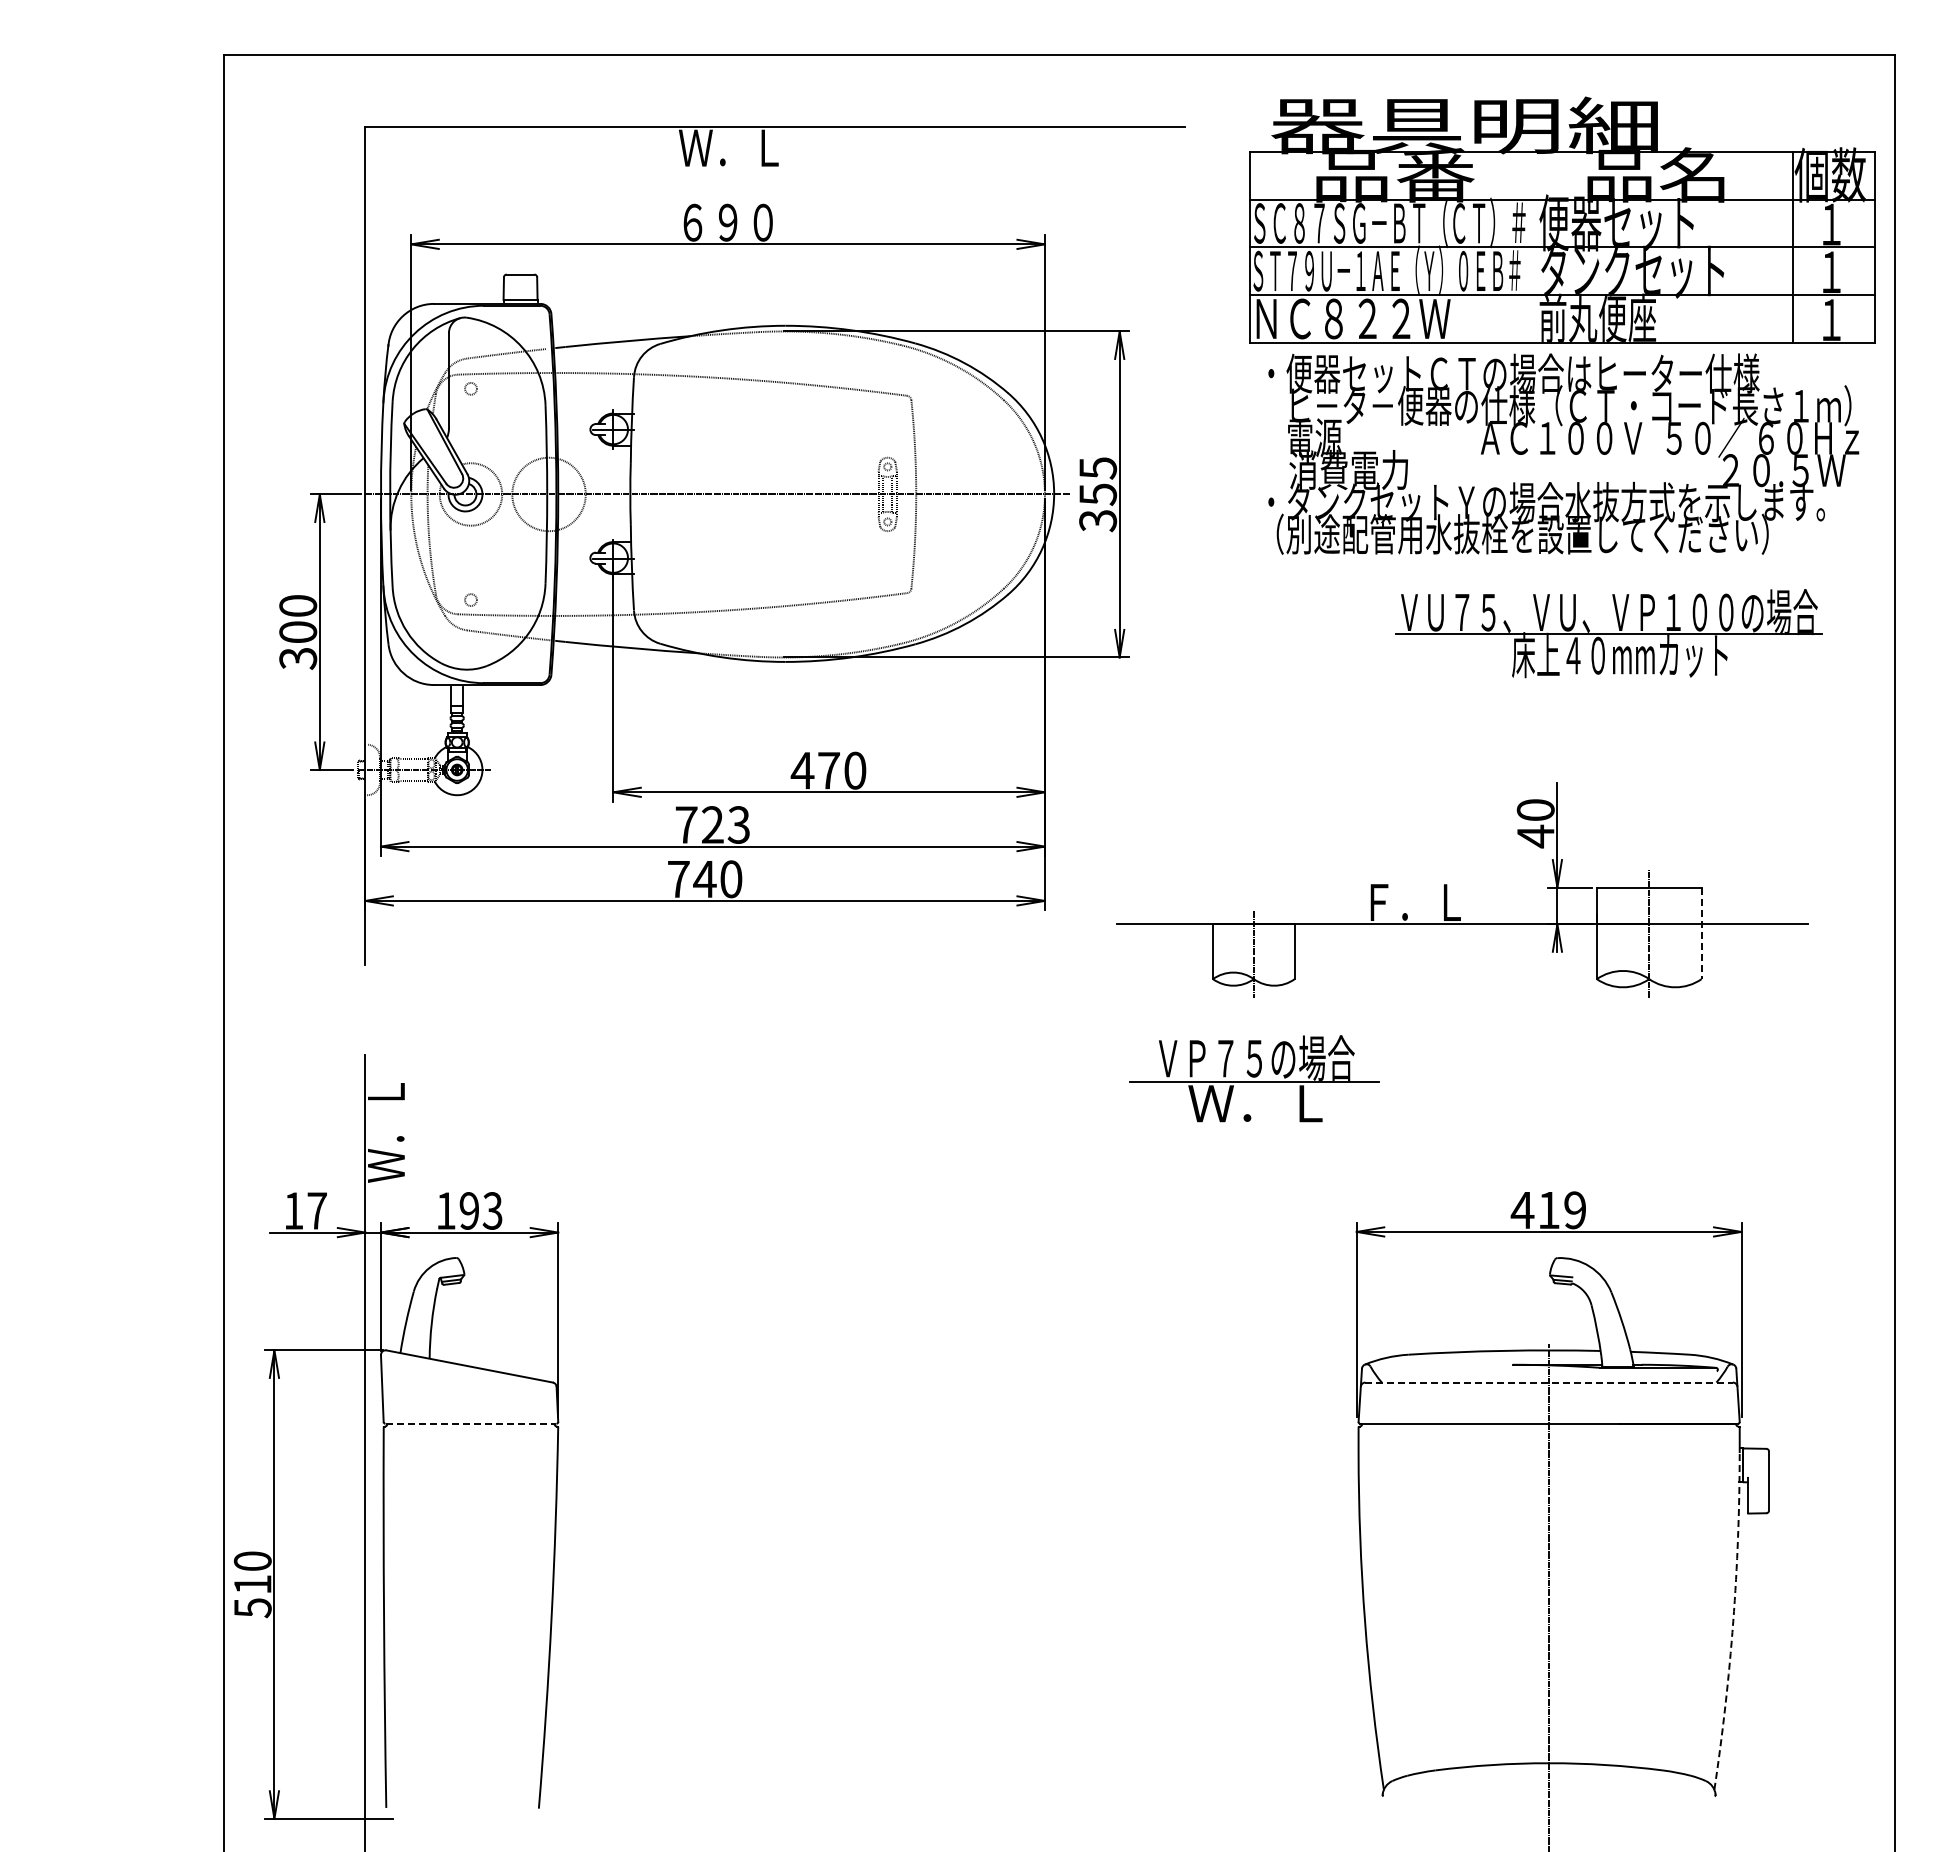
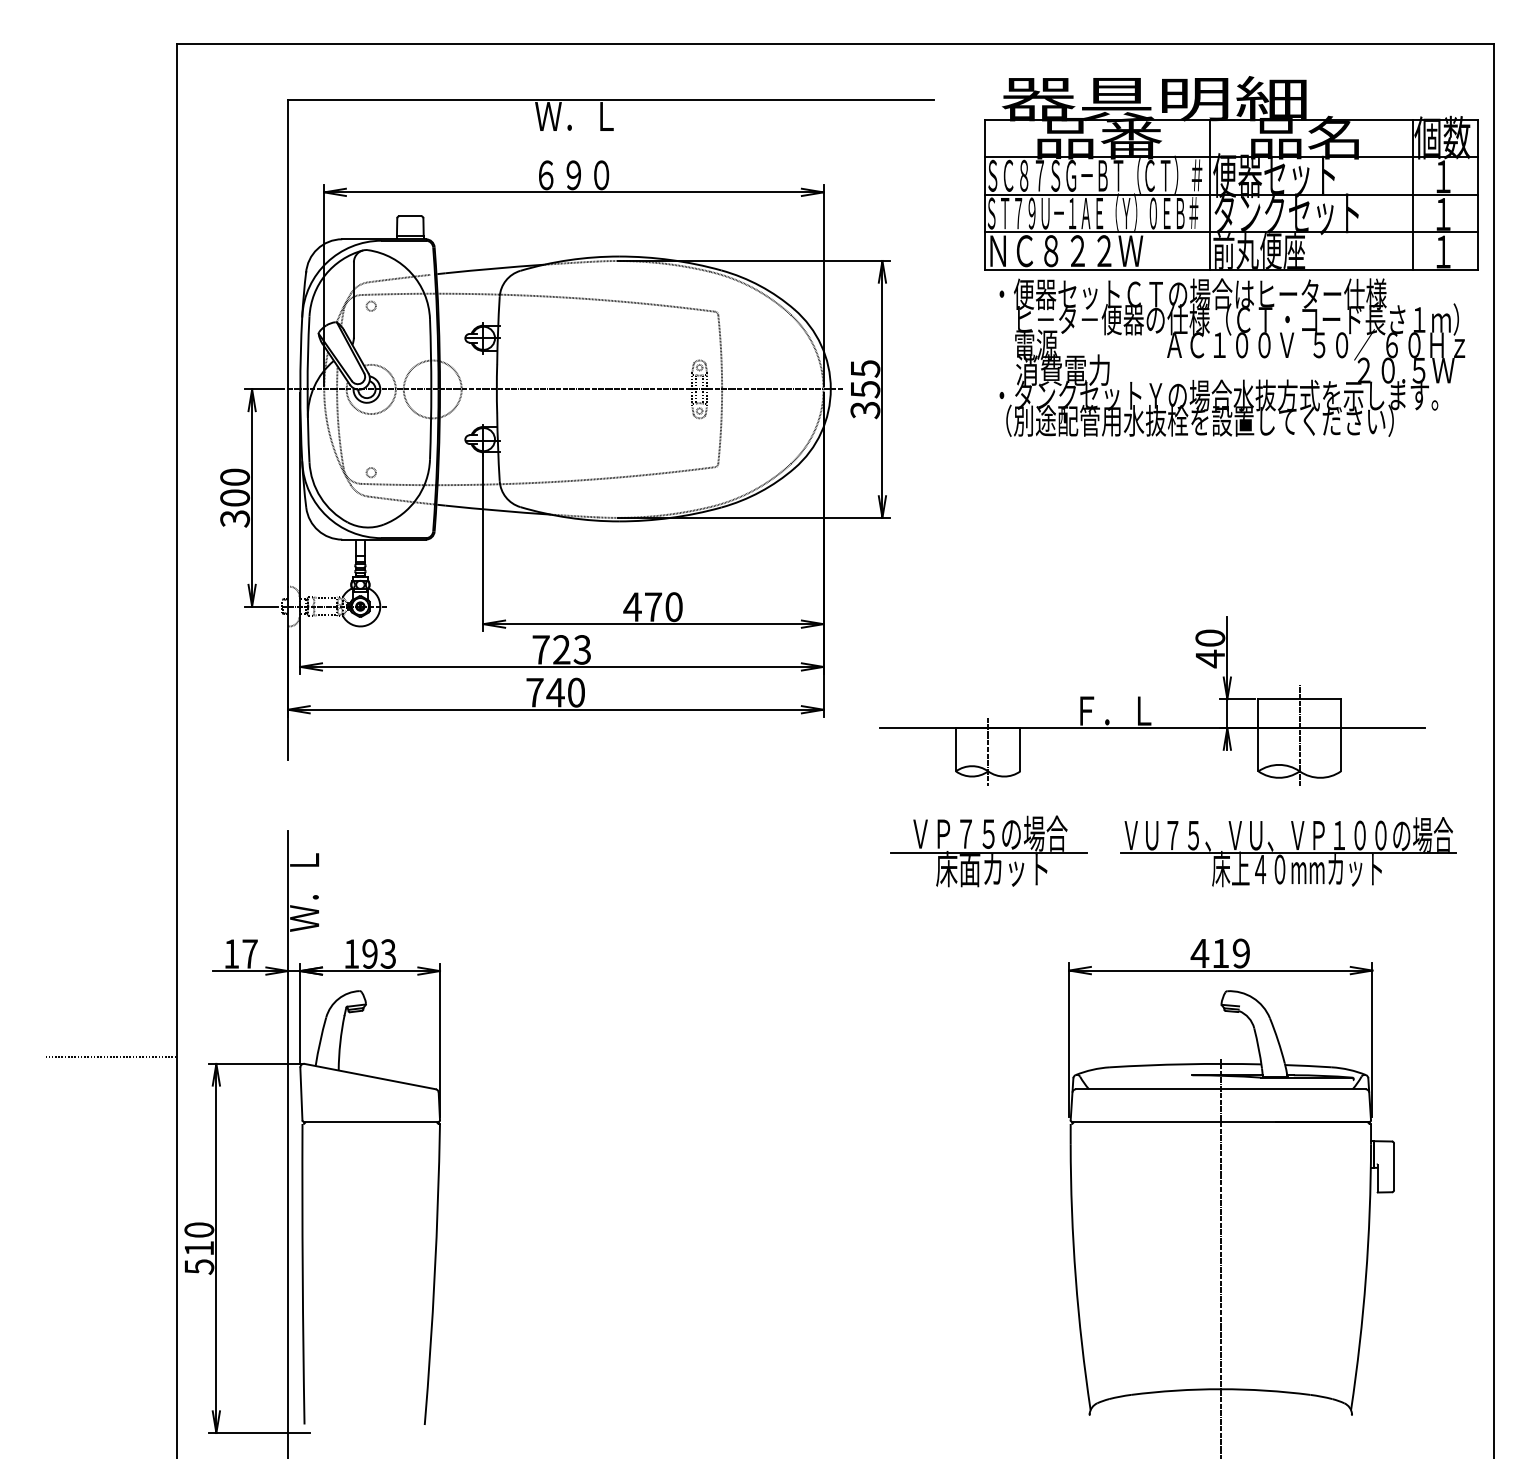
line: (1535, 246) -> (1210, 194), added
part: (1608, 633) -> (1288, 852), moved
line: (1701, 933) -> (1340, 735), dashed -> solid
text: (1257, 1103) -> (991, 869), Ｗ．Ｌ -> 床面カット
line: (140, 1341) -> (110, 1056), added
line: (1549, 1382) -> (1221, 1089), dashed -> solid
line: (471, 1423) -> (371, 1121), dashed -> solid
arc: (1733, 1621) -> (1366, 1277), dashed -> solid

